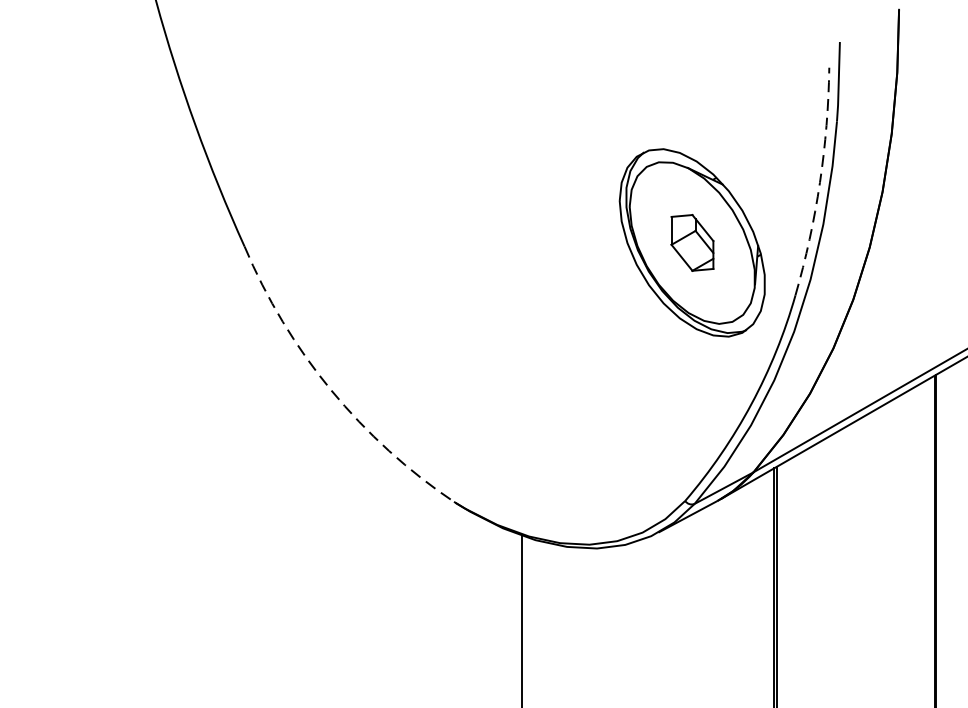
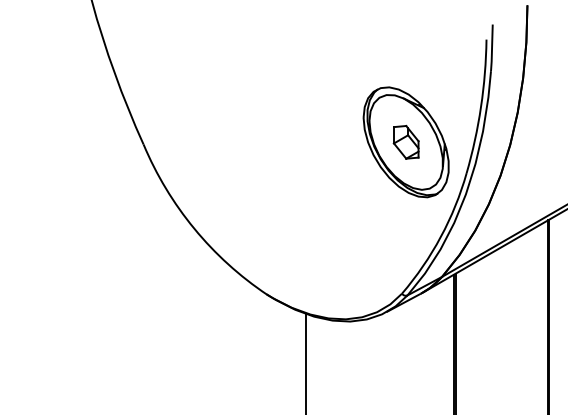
arc: (820, 183) -> (481, 107), dashed -> solid
arc: (331, 389) -> (194, 228), dashed -> solid

